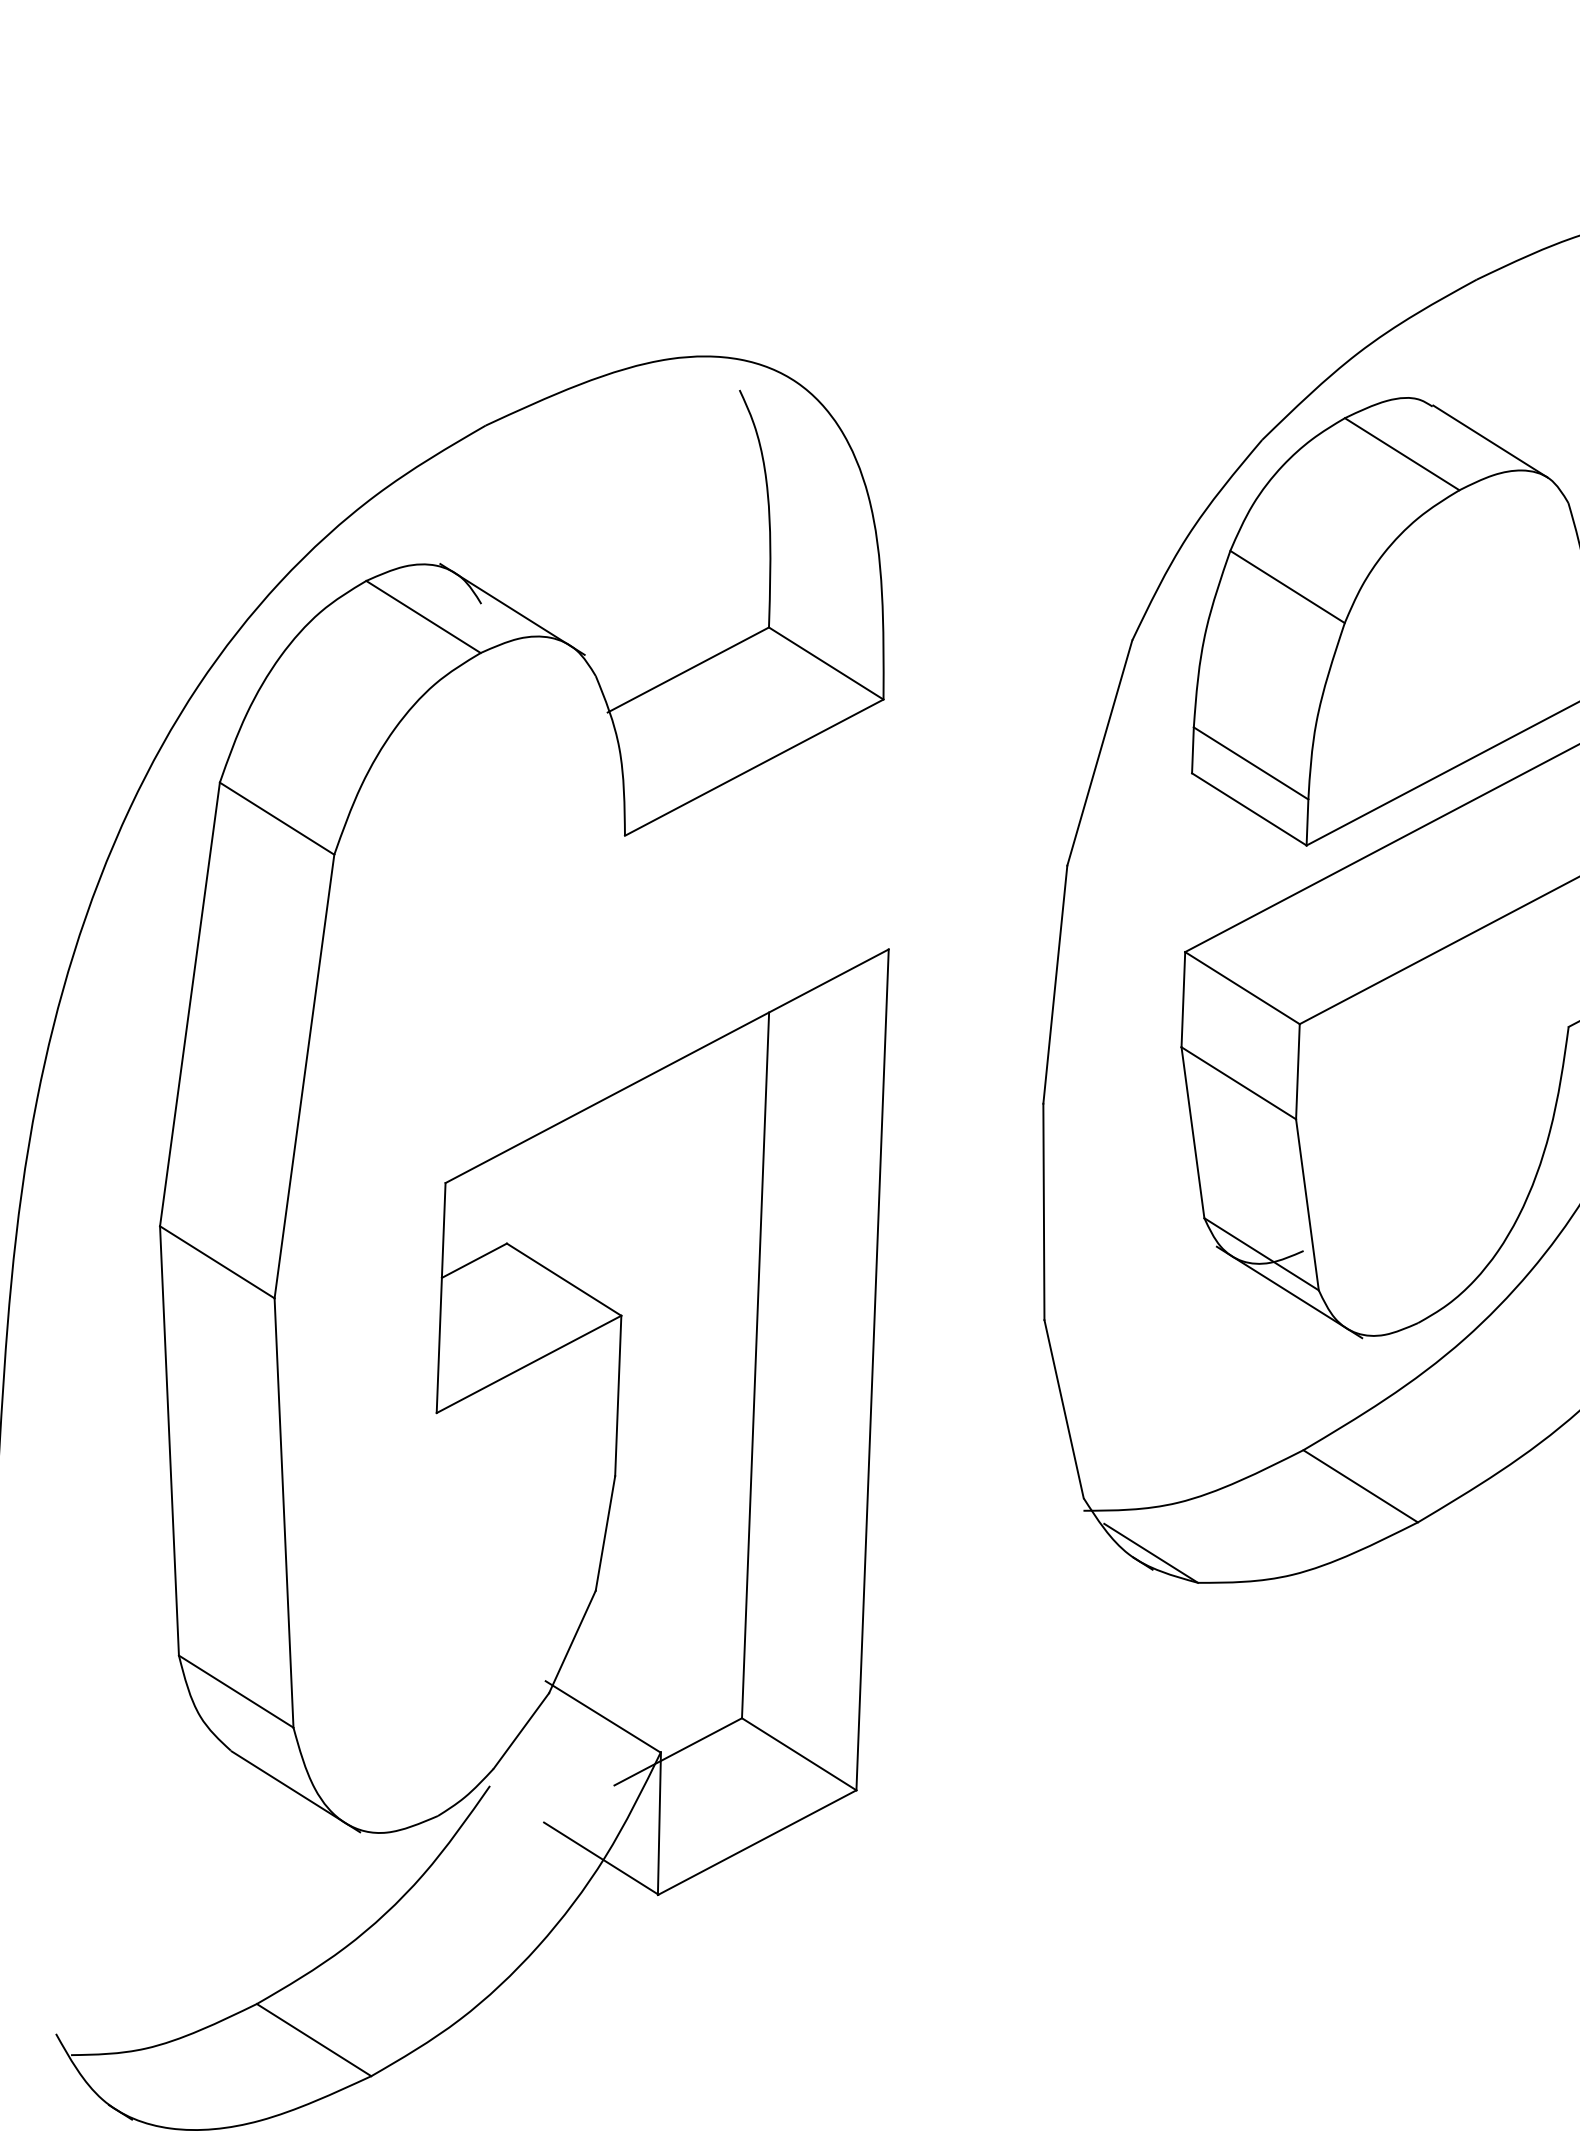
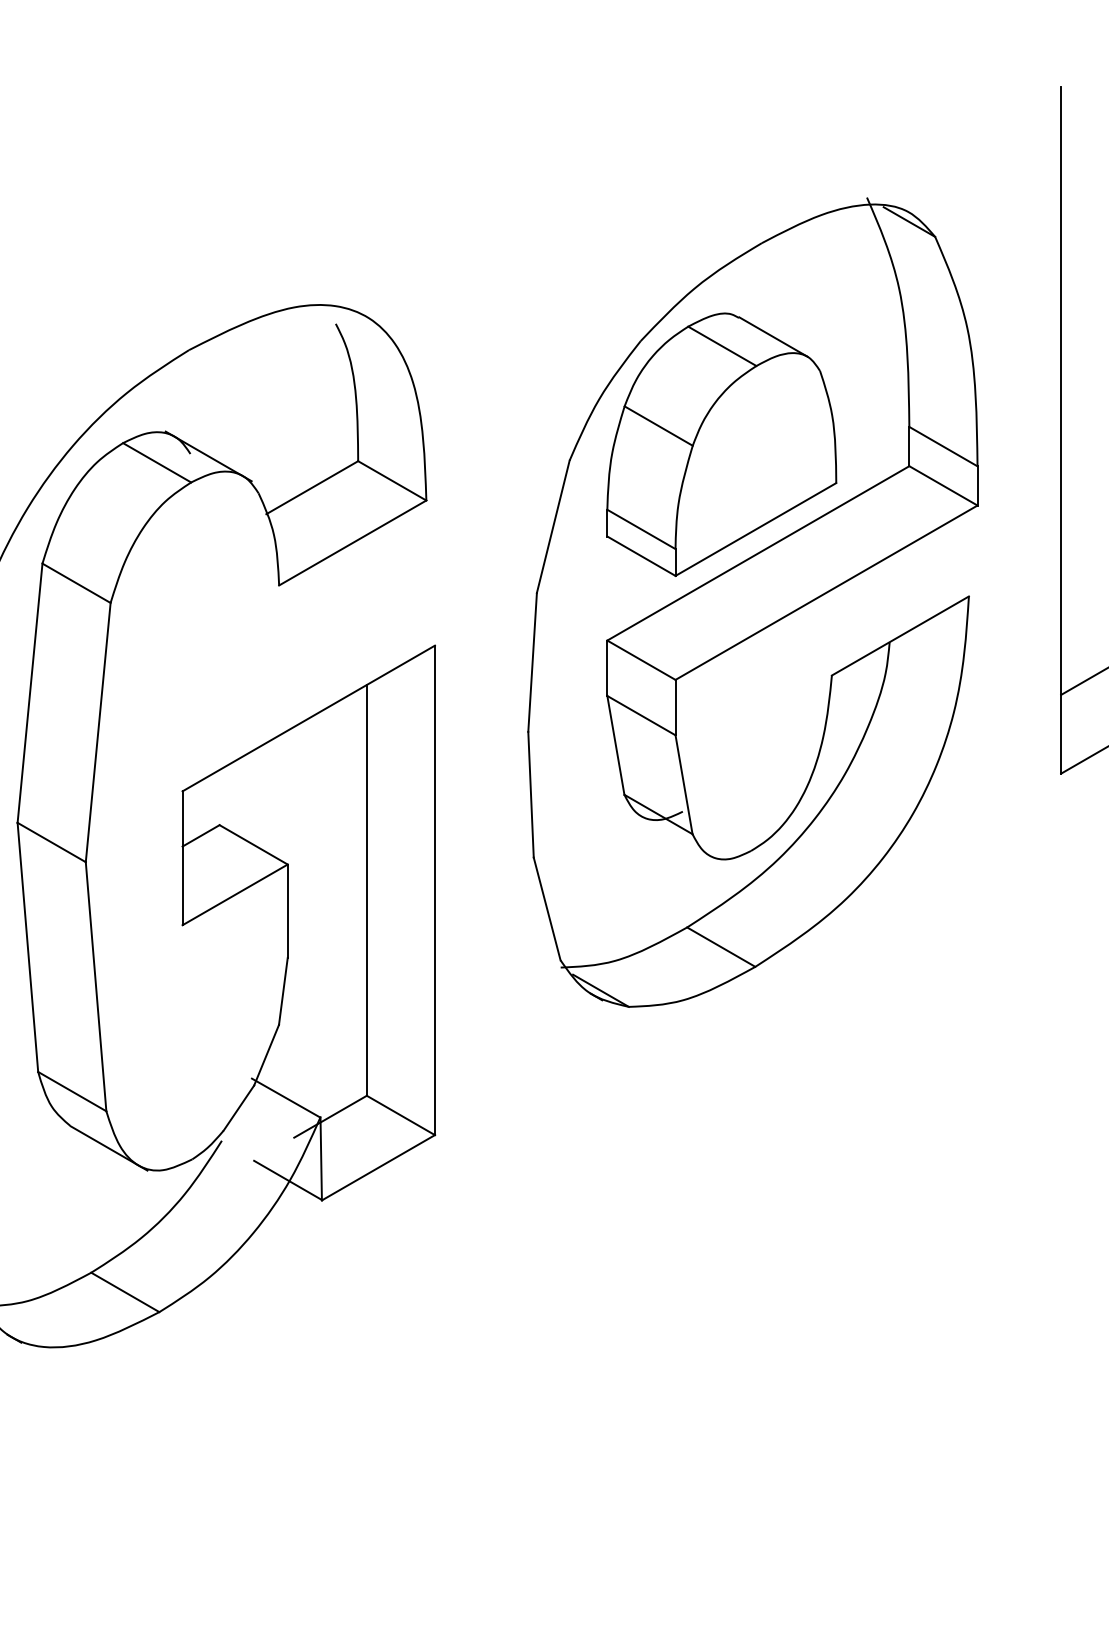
line: (1289, 1293) -> (675, 836), removed

